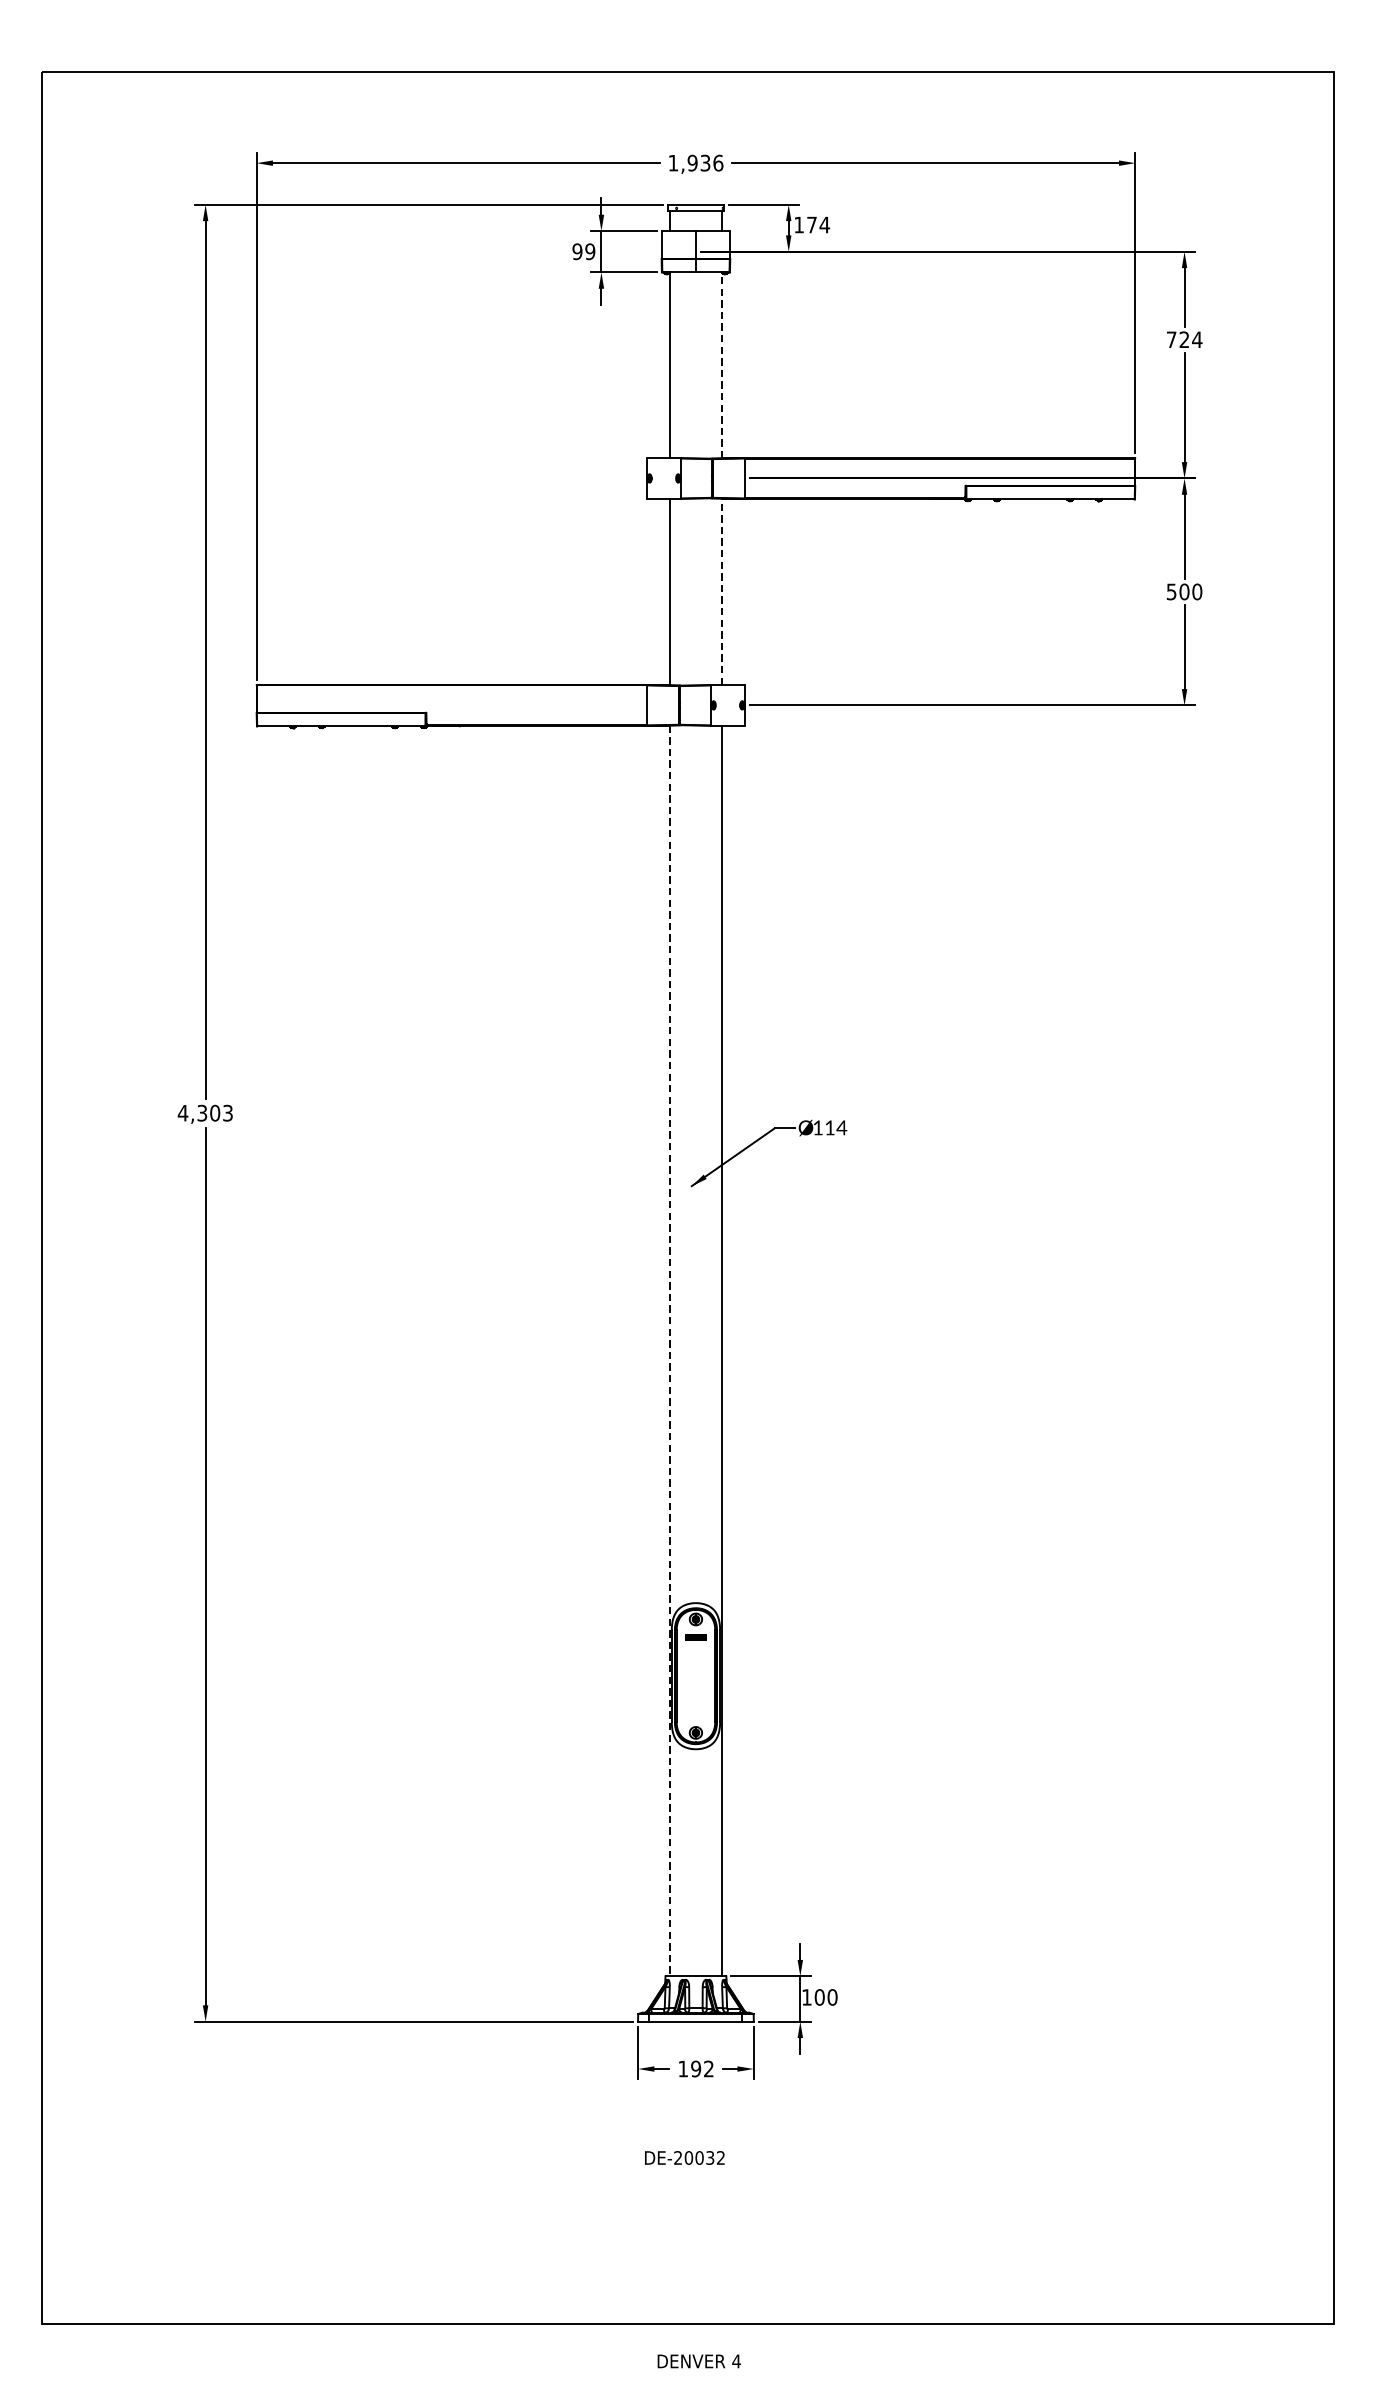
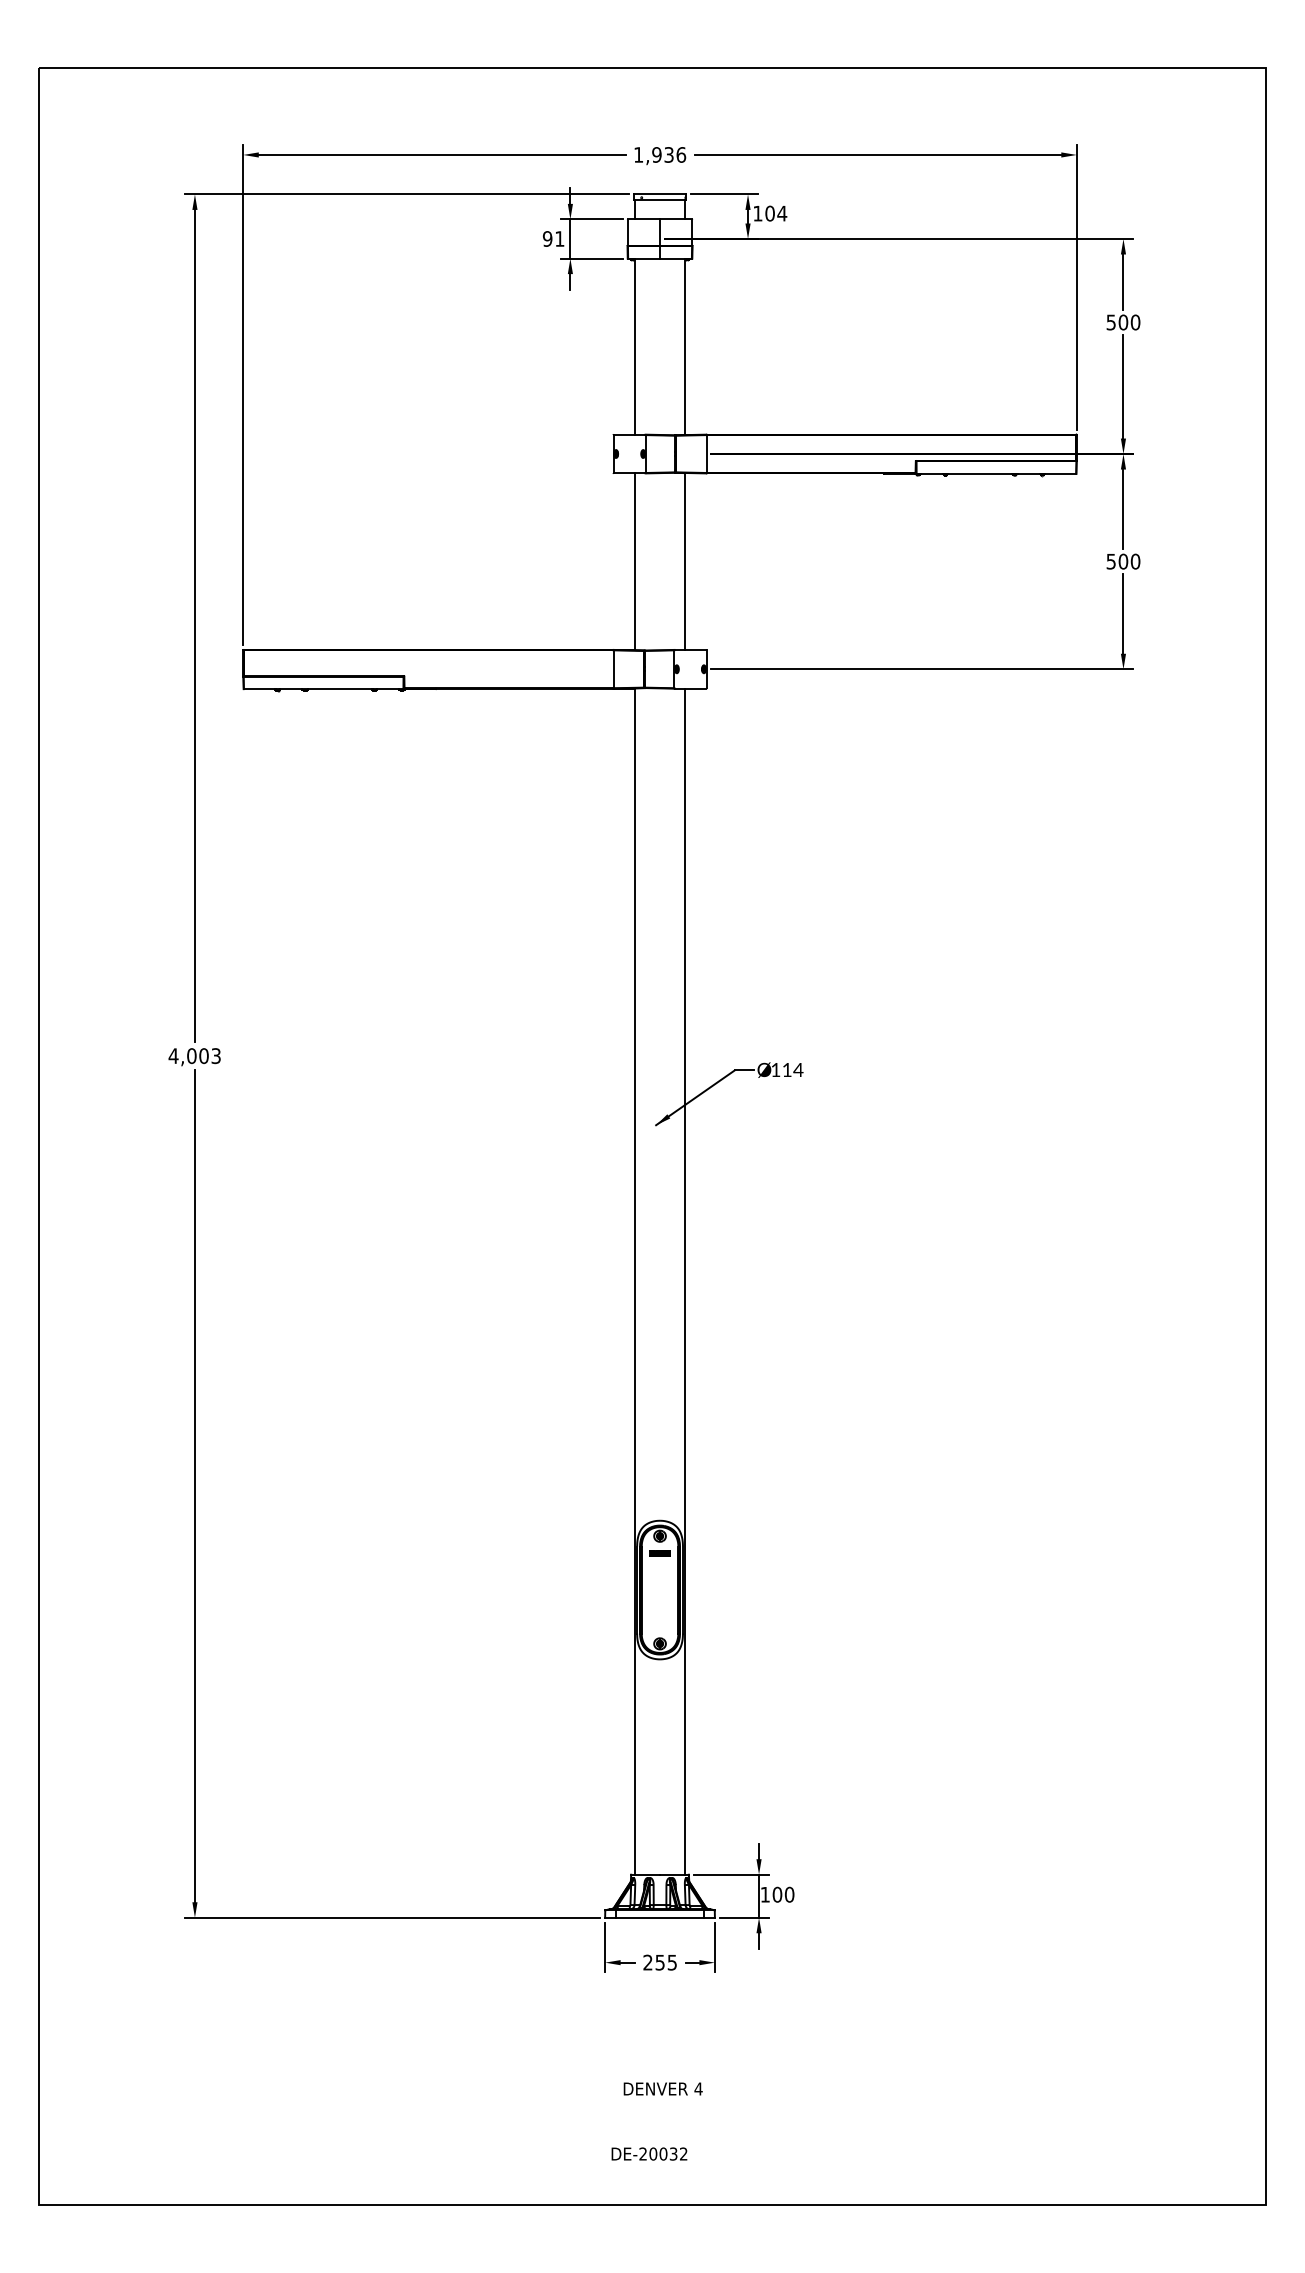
text: (811, 224) -> (769, 213), 174 -> 104
text: (589, 251) -> (559, 238), 99 -> 91
text: (1184, 339) -> (1123, 322), 724 -> 500
line: (721, 365) -> (684, 346), dashed -> solid
line: (721, 591) -> (684, 561), dashed -> solid
text: (201, 1113) -> (191, 1056), 4,303 -> 4,003
line: (670, 1351) -> (635, 1282), dashed -> solid
text: (695, 2068) -> (659, 1962), 192 -> 255
text: (684, 2157) -> (649, 2153), moved
text: (698, 2360) -> (662, 2088), moved

